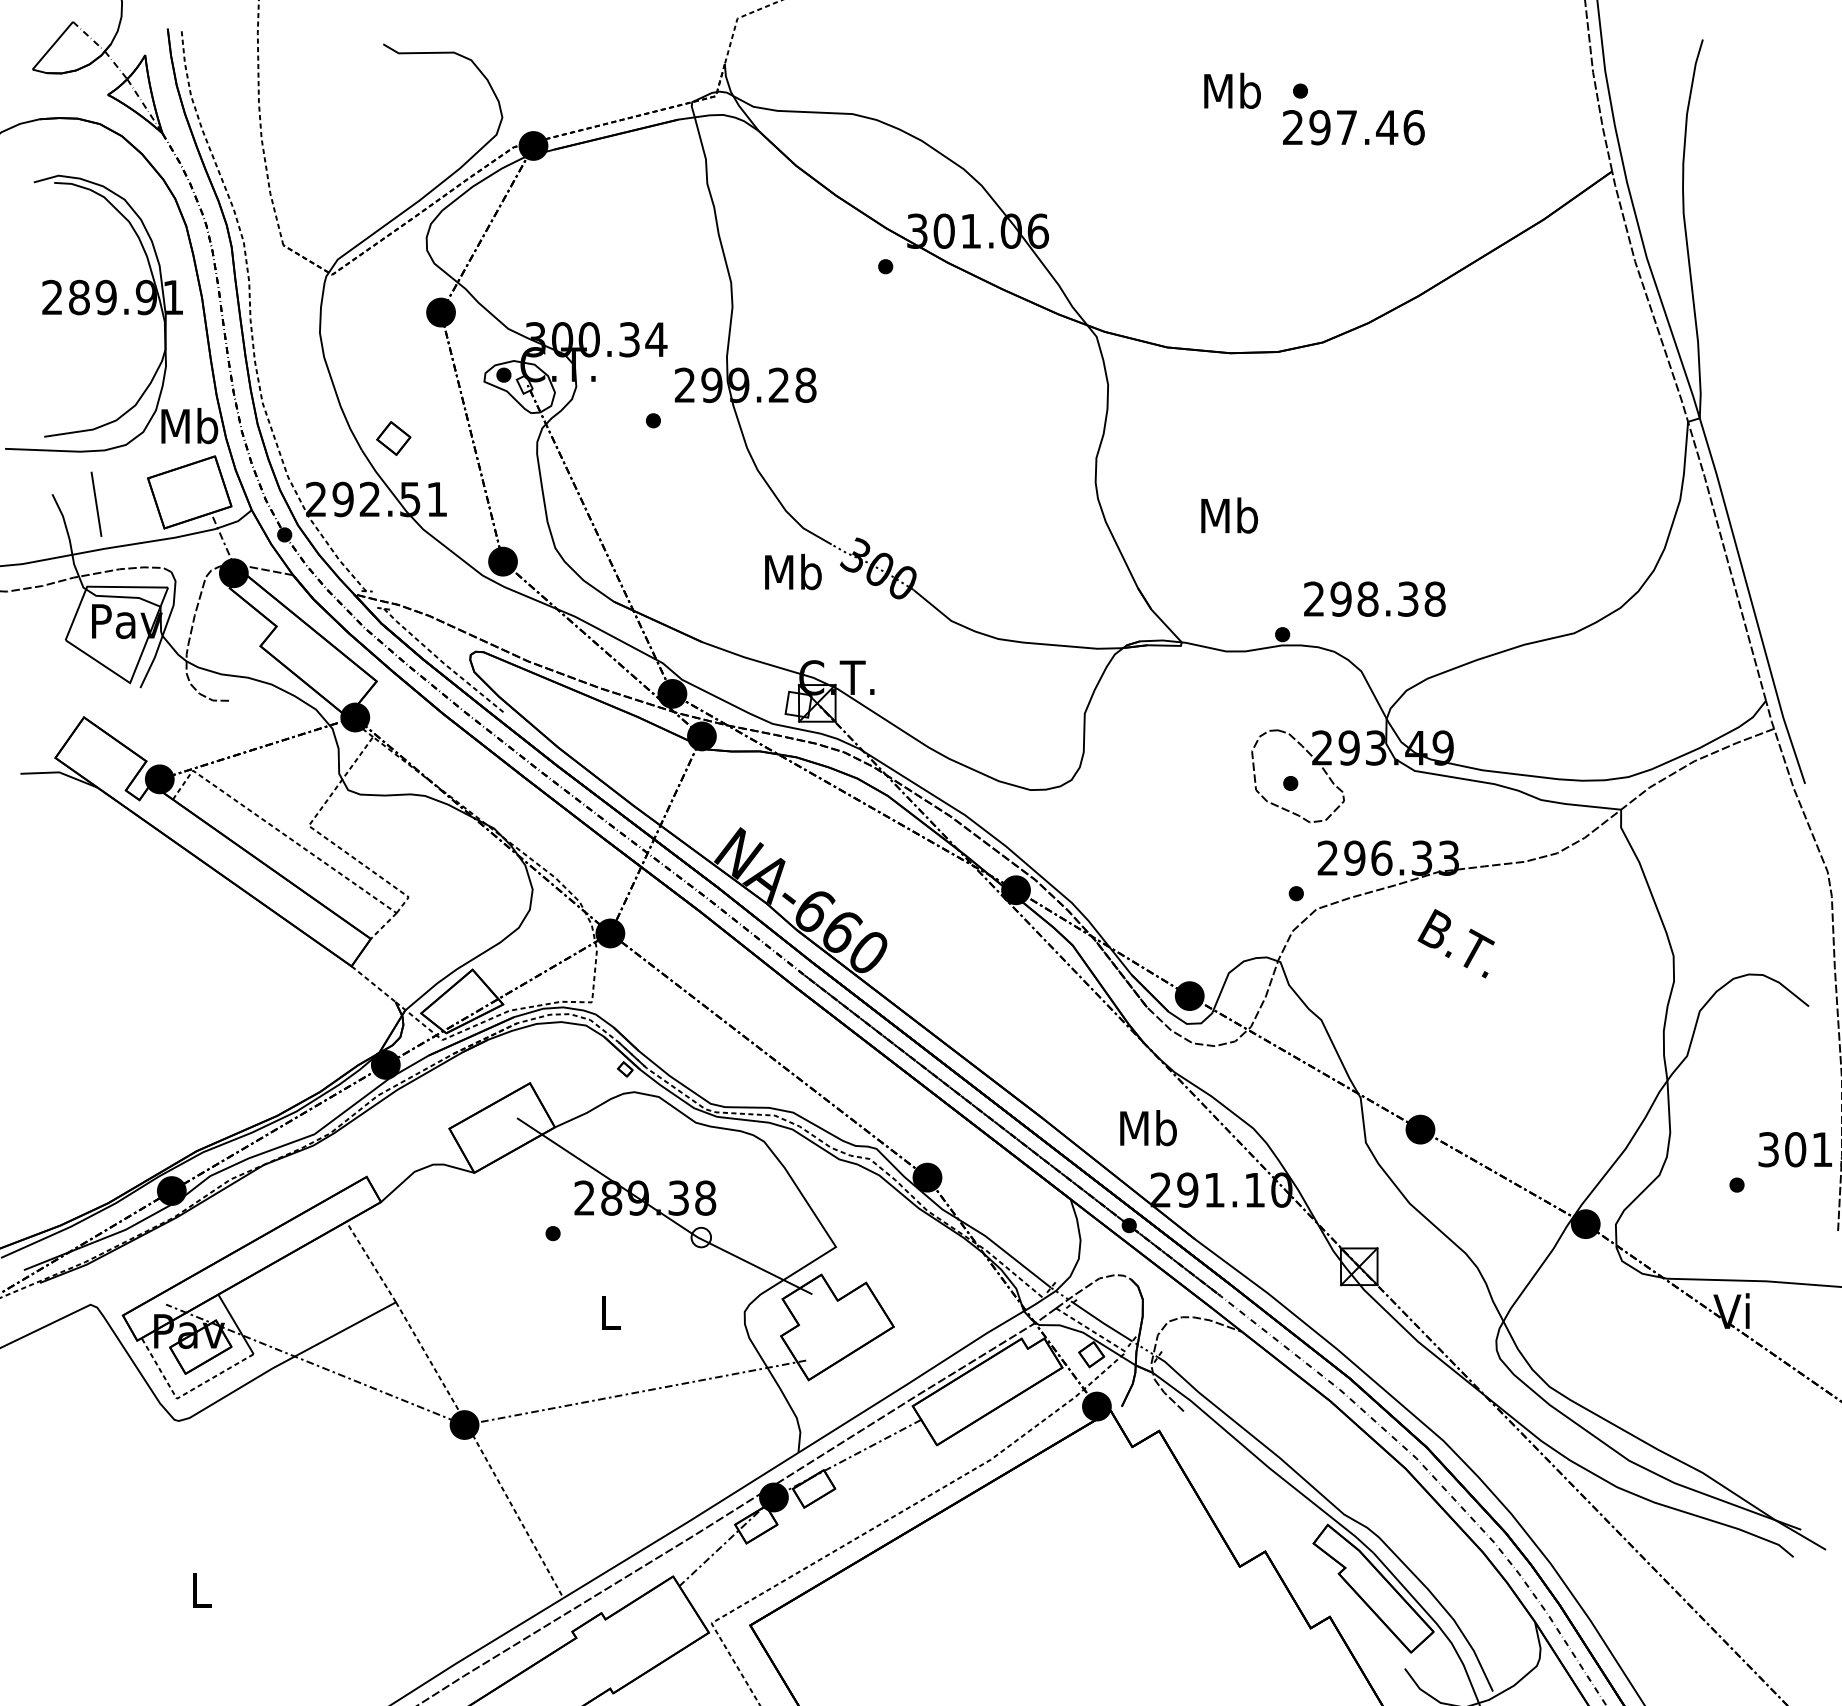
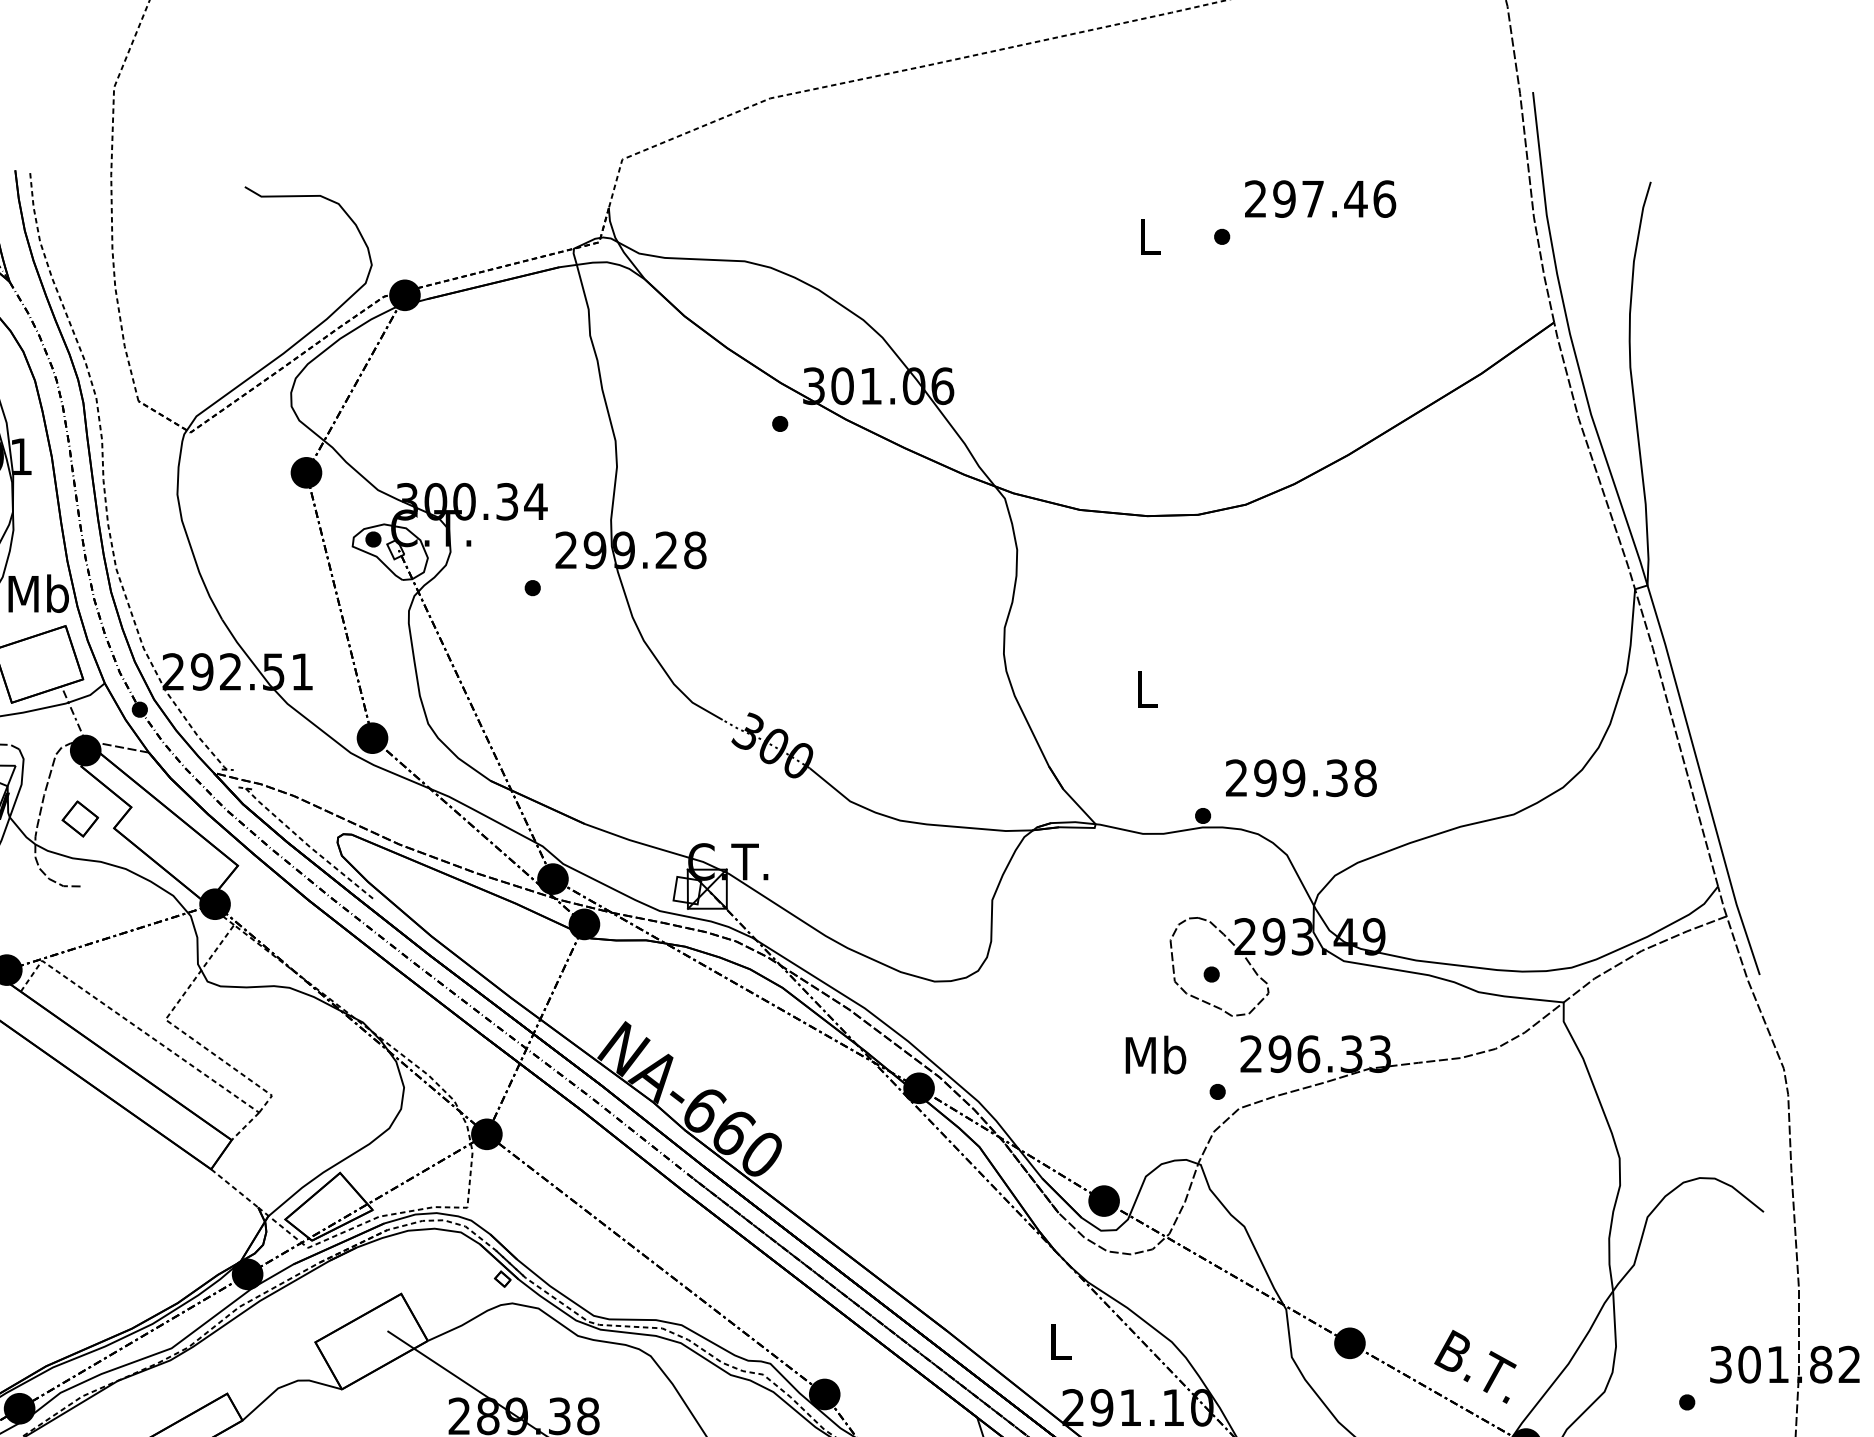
text: (1232, 90) -> (1149, 236), Mb -> L
text: (1353, 127) -> (1320, 198), moved
part: (393, 438) -> (80, 818), moved
text: (1229, 515) -> (1146, 689), Mb -> L
text: (793, 572) -> (1156, 1055), moved
text: (1367, 598) -> (1293, 777), 298.38 -> 299.38
text: (1455, 943) -> (1474, 1366), moved
text: (1148, 1128) -> (1060, 1342), Mb -> L

